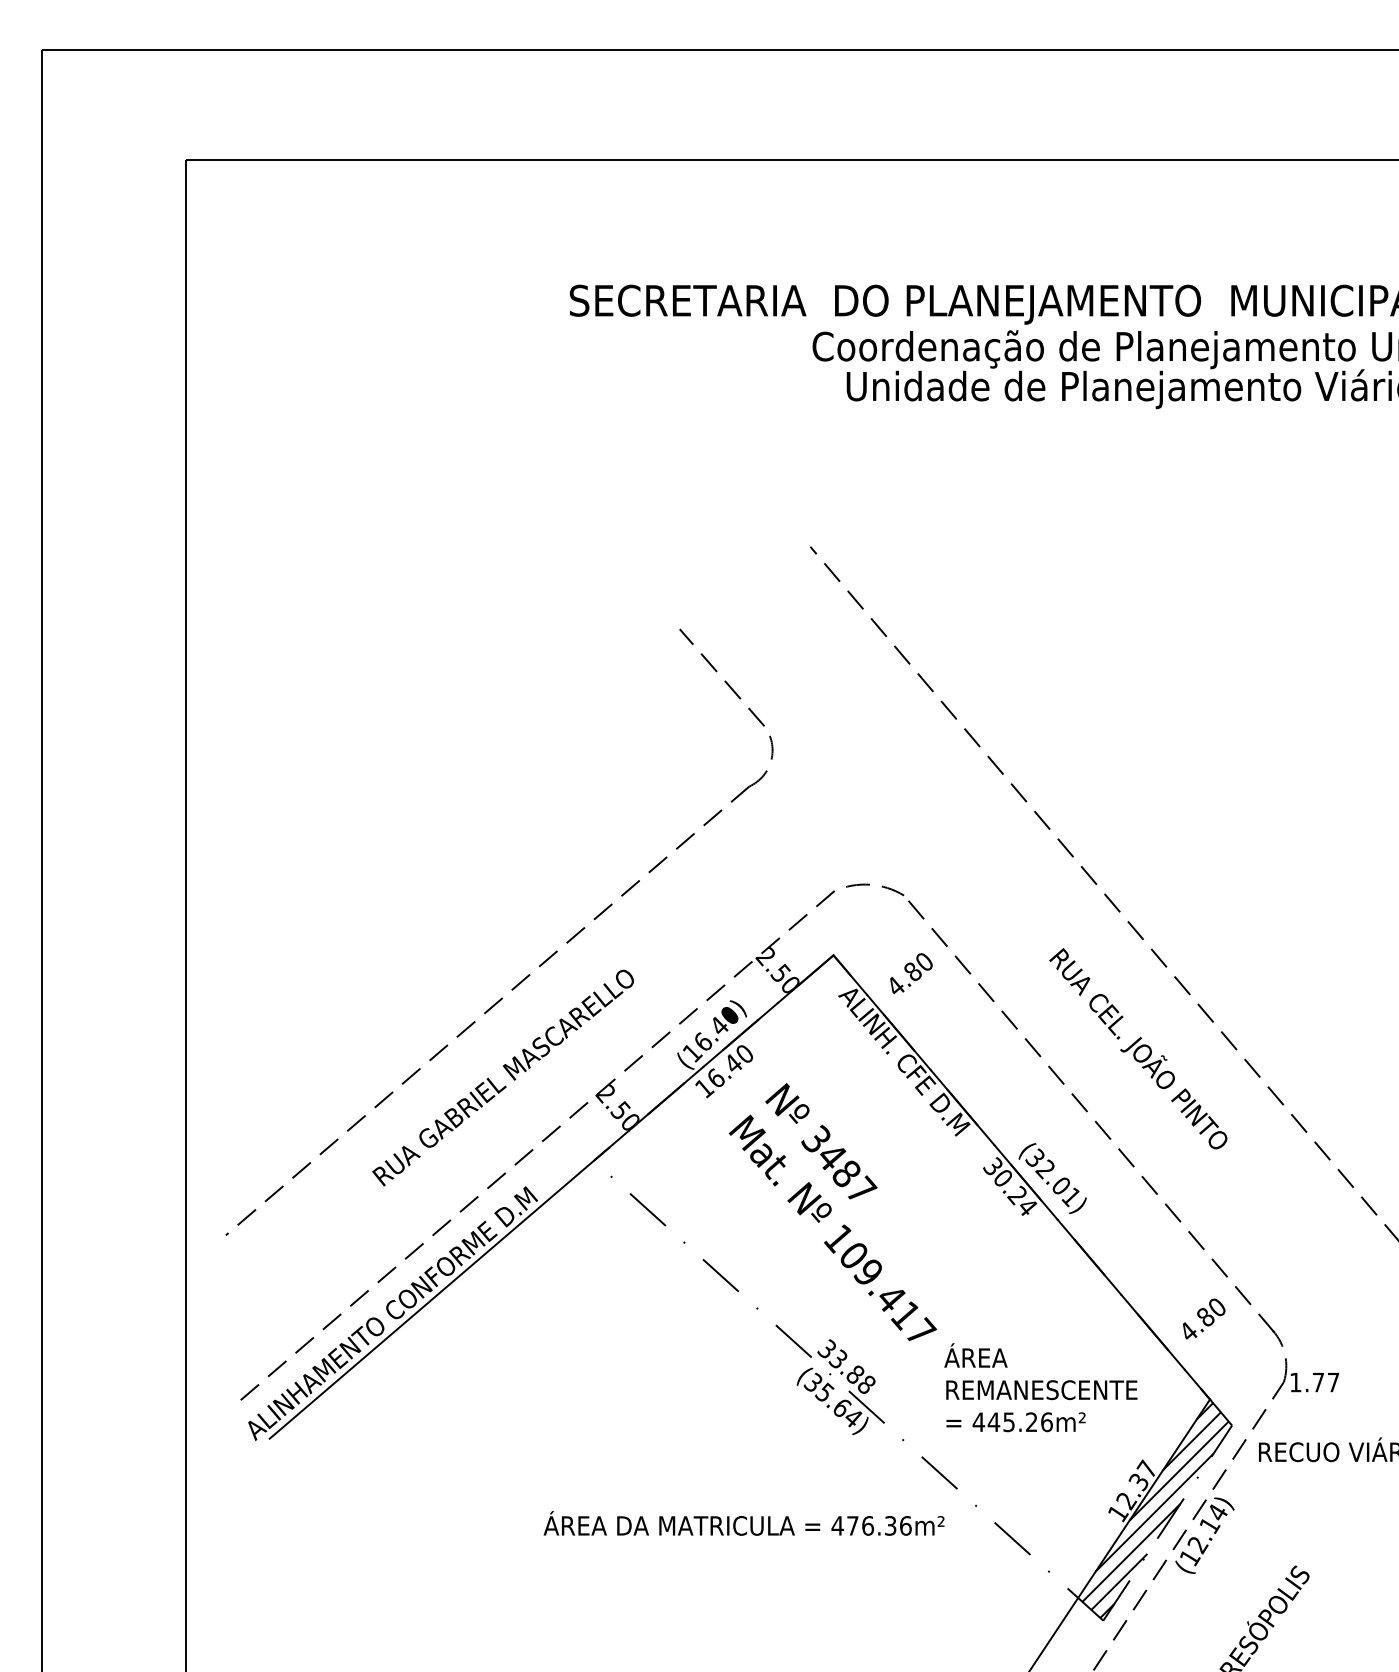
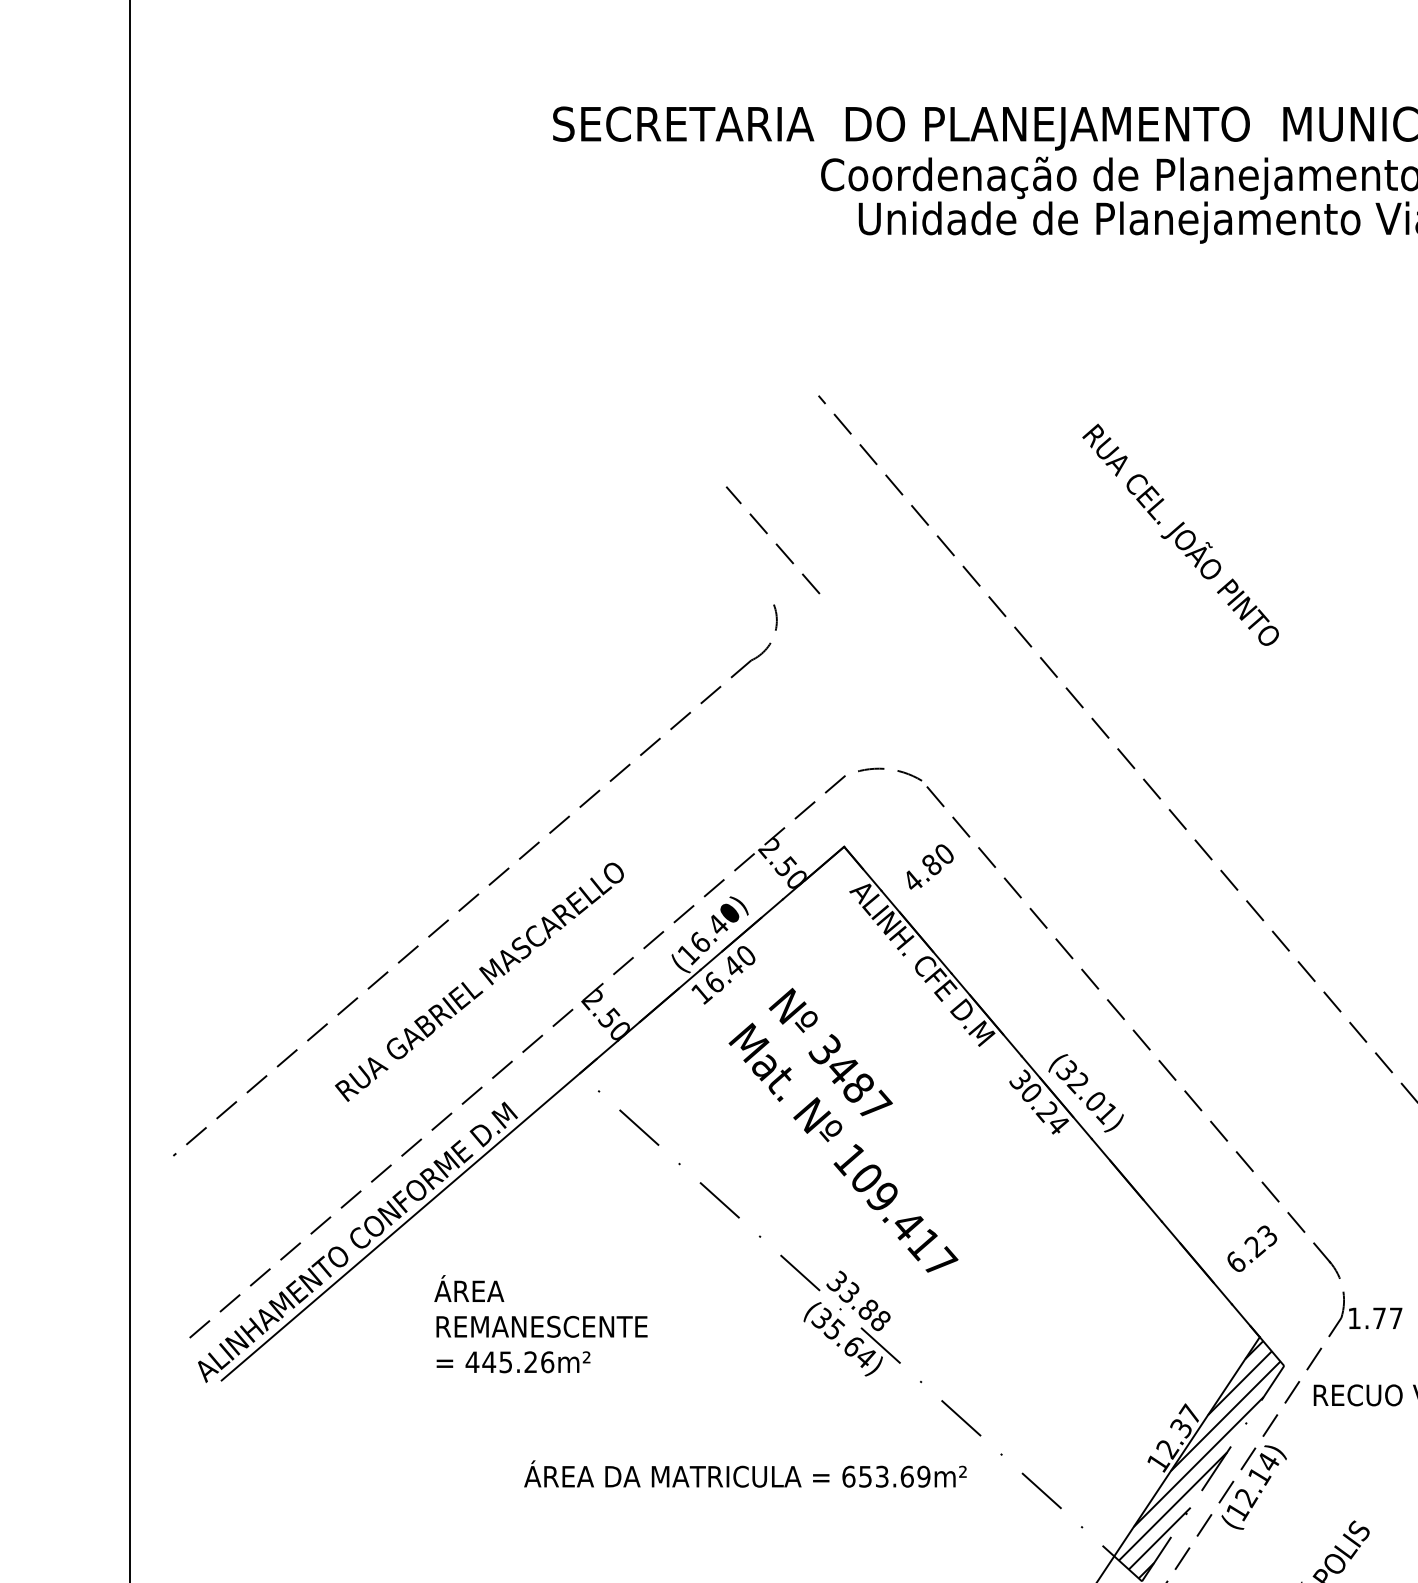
line: (725, 680) -> (776, 543), moved
text: (1138, 1048) -> (1180, 534), moved
text: (1202, 1319) -> (1251, 1248), 4.80 -> 6.23
text: (1040, 1387) -> (540, 1323), moved
text: (871, 1525) -> (886, 1476), 476.36m² -> 653.69m²

